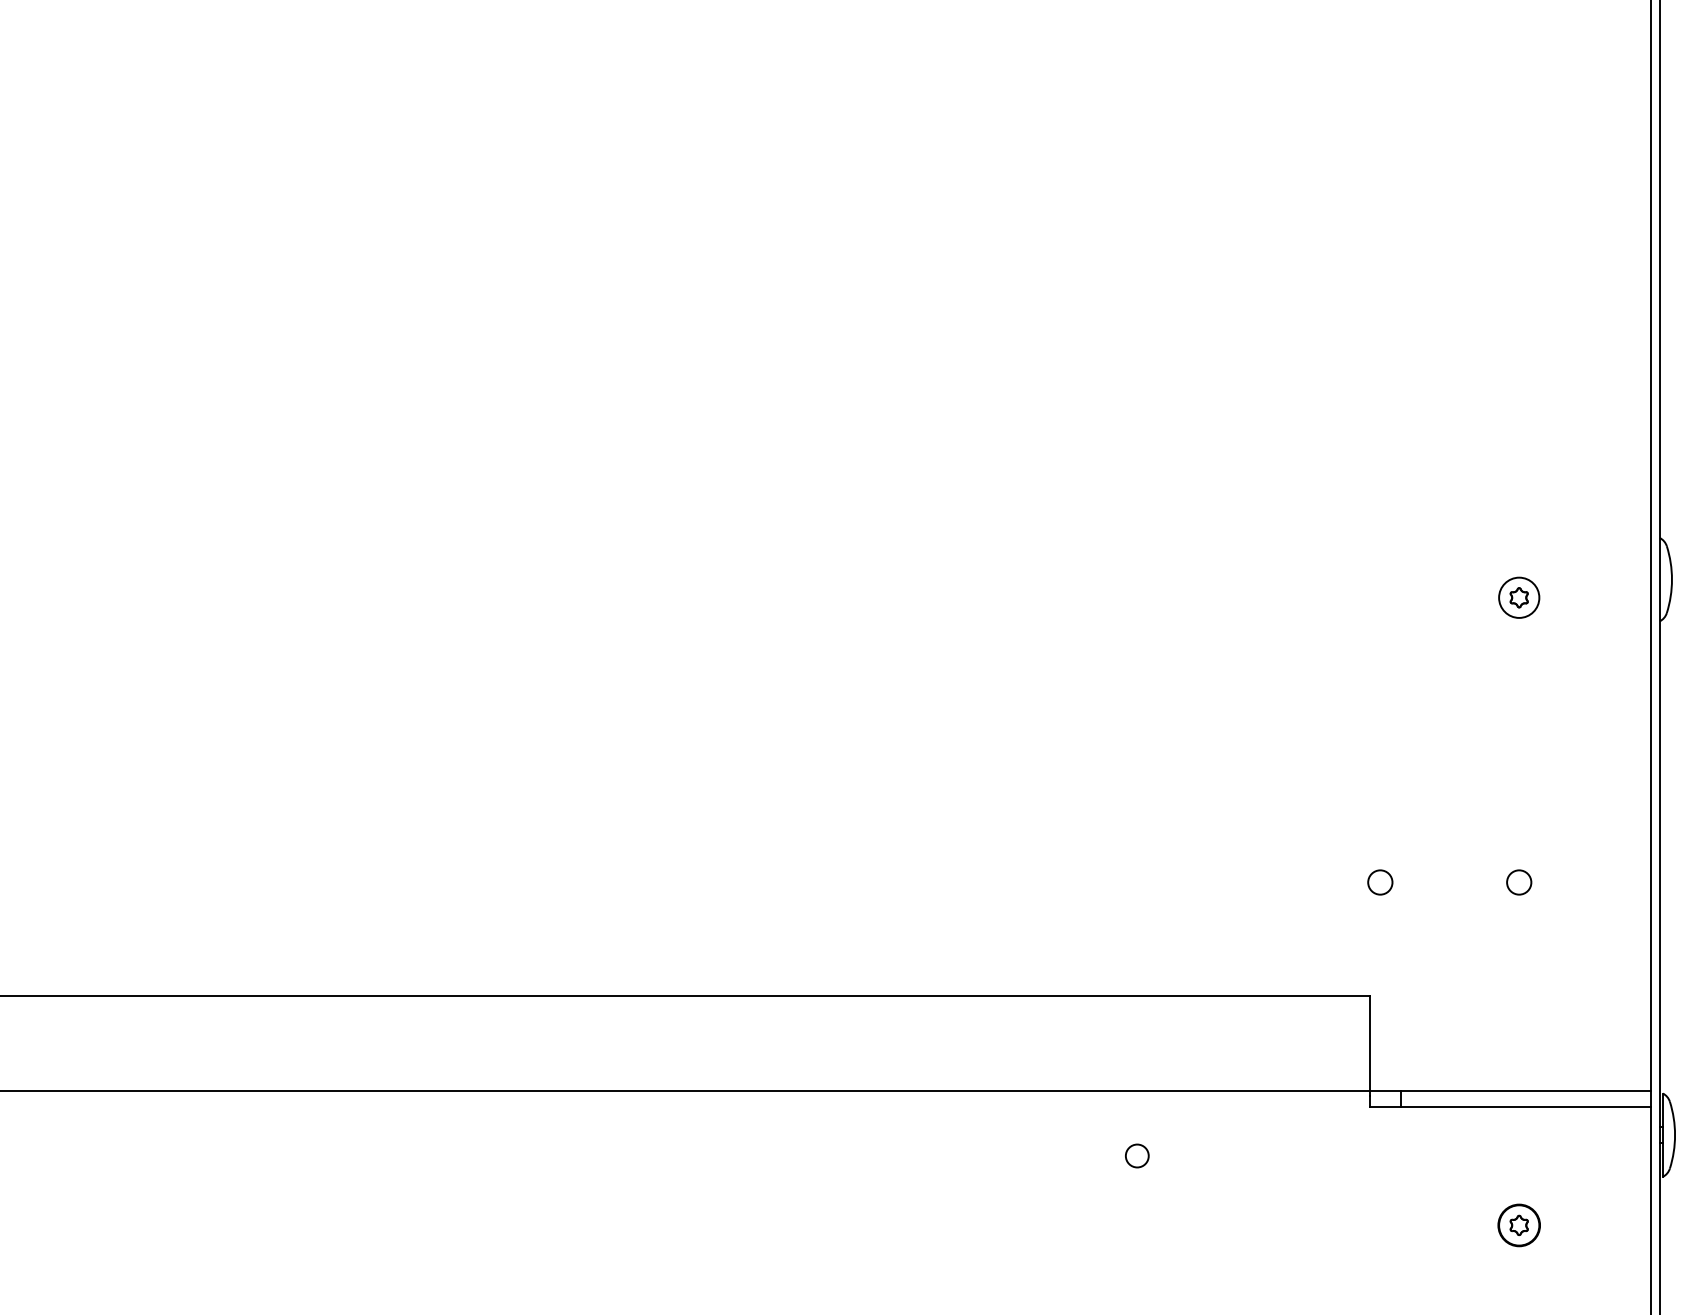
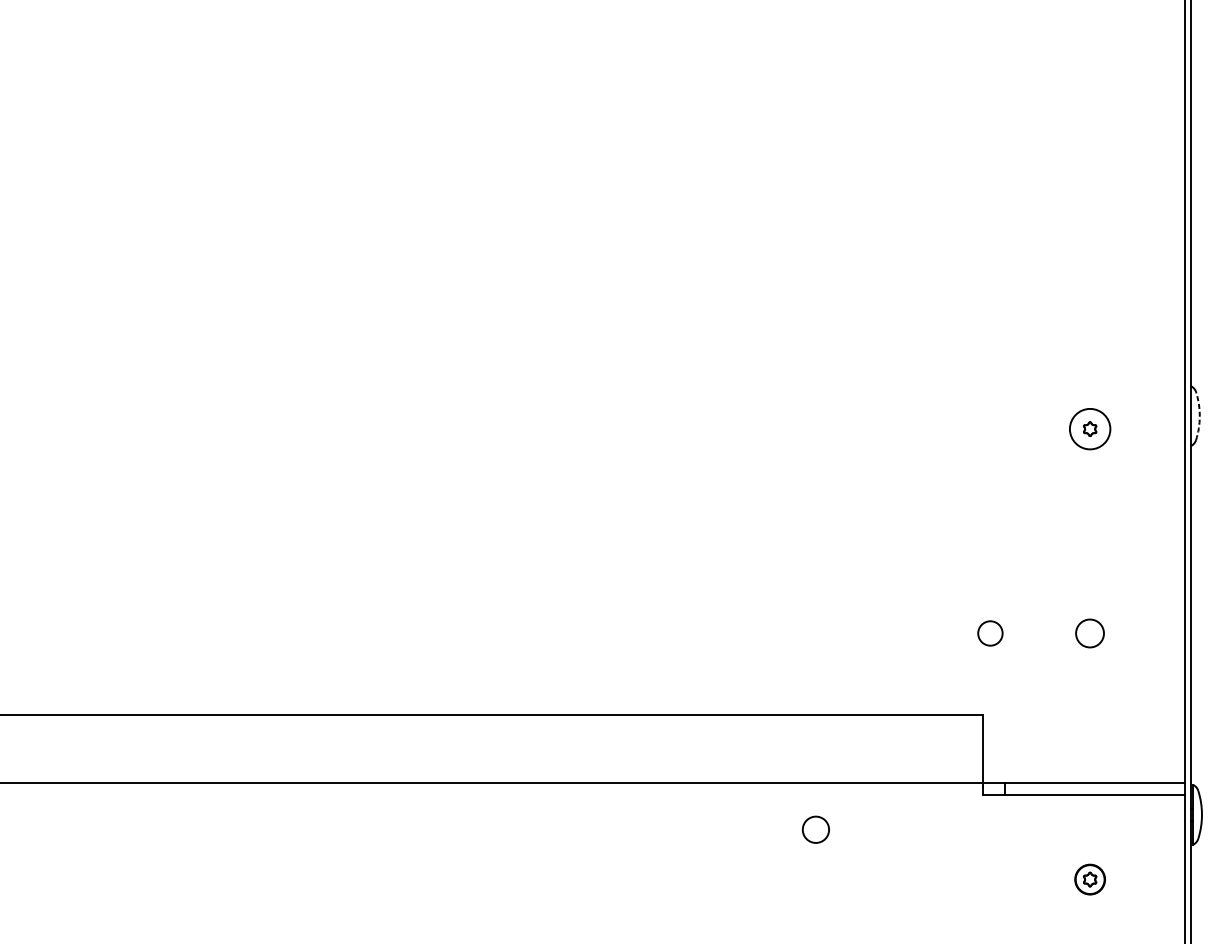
arc: (1671, 579) -> (1199, 416), solid -> dashed
circle: (1519, 597) -> (1090, 428), size x1.4
circle: (1380, 882) -> (990, 633), size x1.4
circle: (1519, 882) -> (1090, 633), size x1.6
circle: (1137, 1155) -> (816, 829), size x1.6

